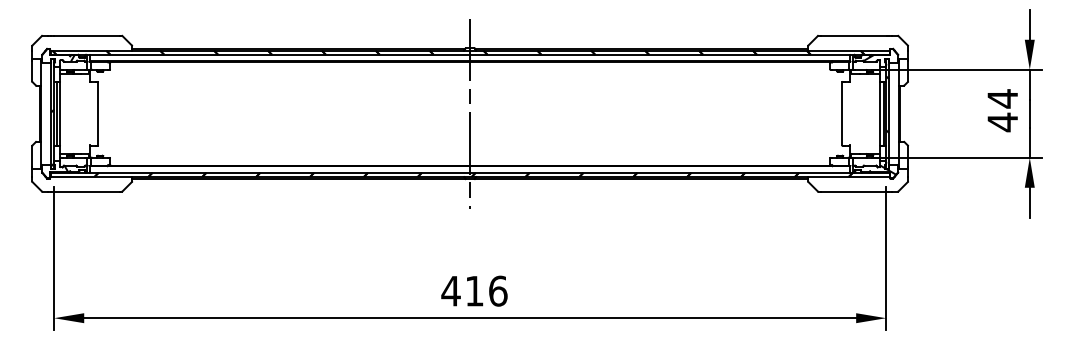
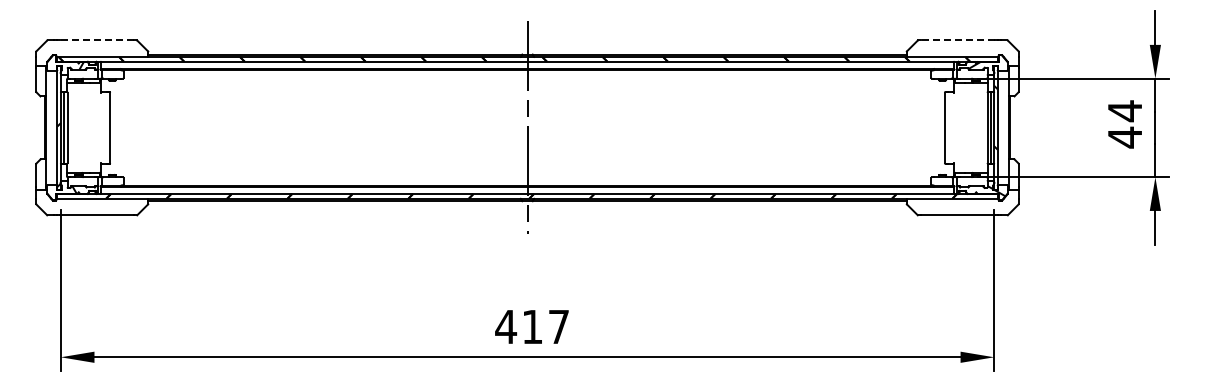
line: (86, 35) -> (96, 40), solid -> dashed
line: (853, 35) -> (957, 40), solid -> dashed
text: (497, 290) -> (558, 326), 416 -> 417

